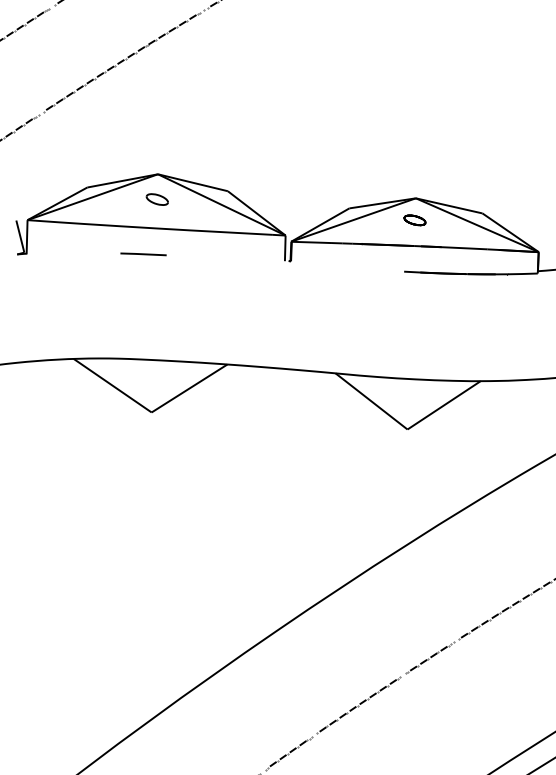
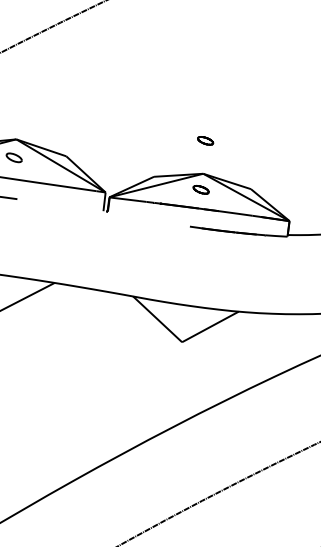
part: (414, 153) -> (205, 140), added

